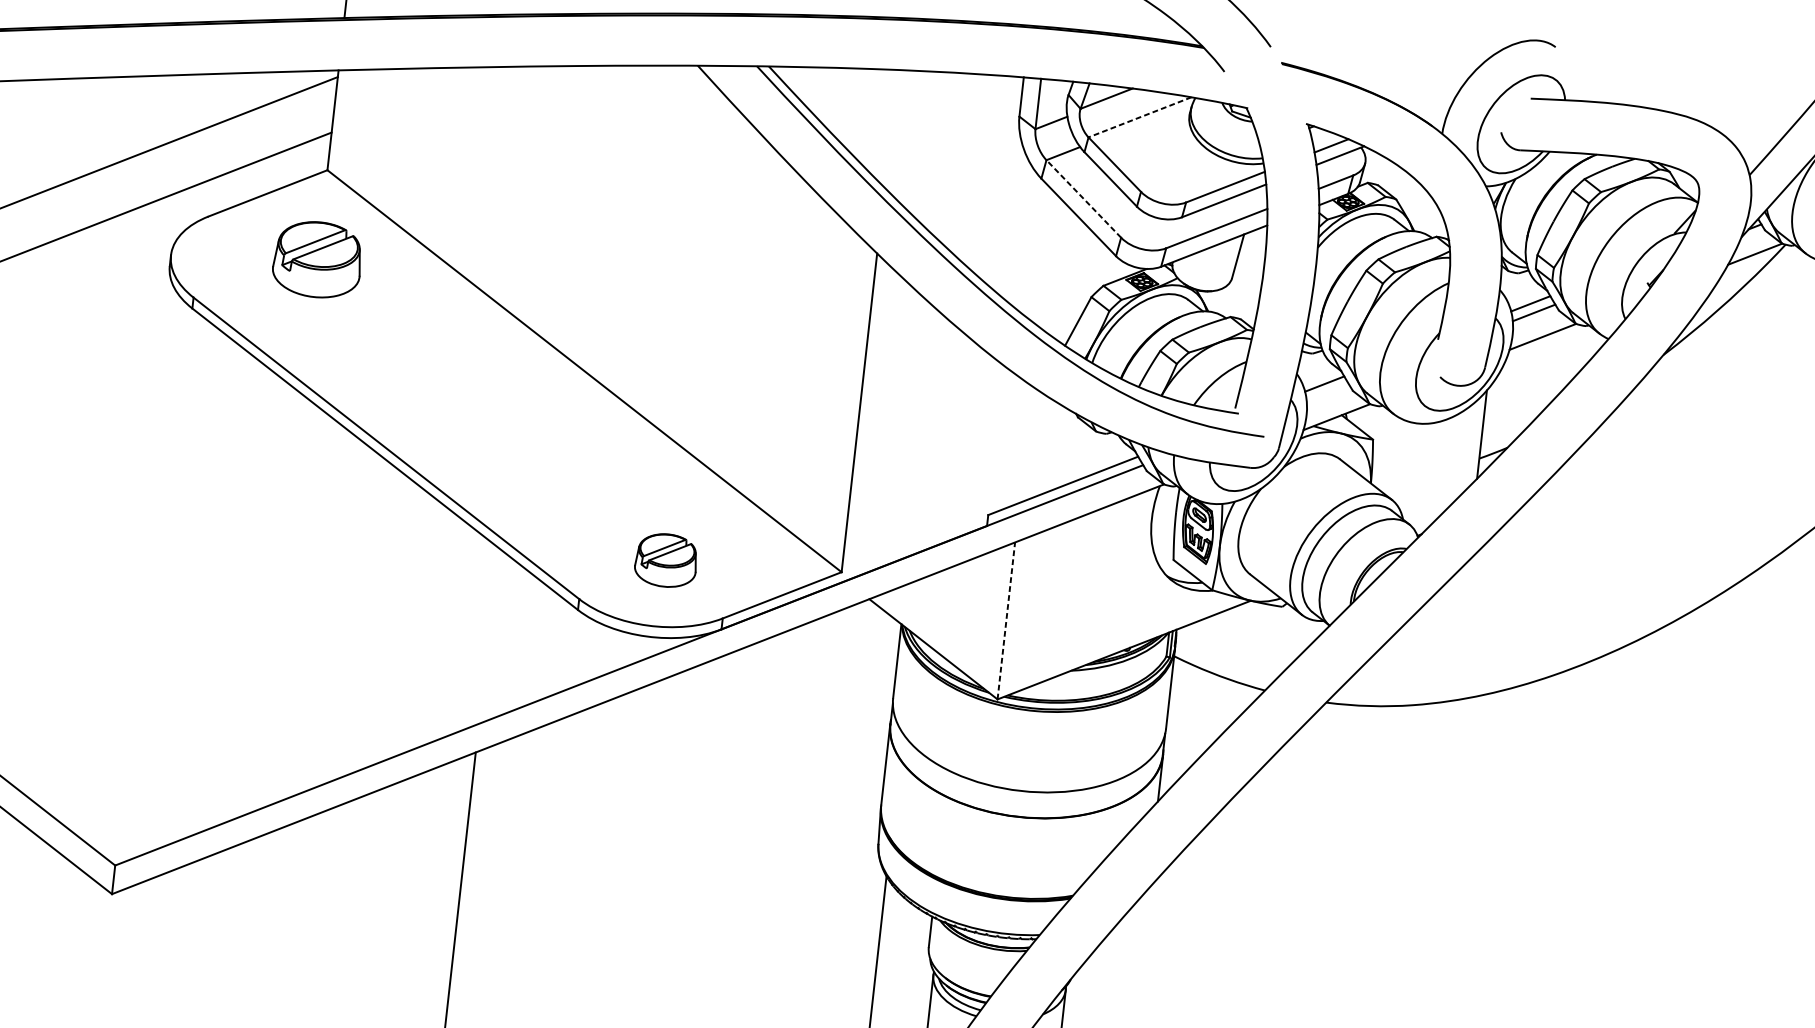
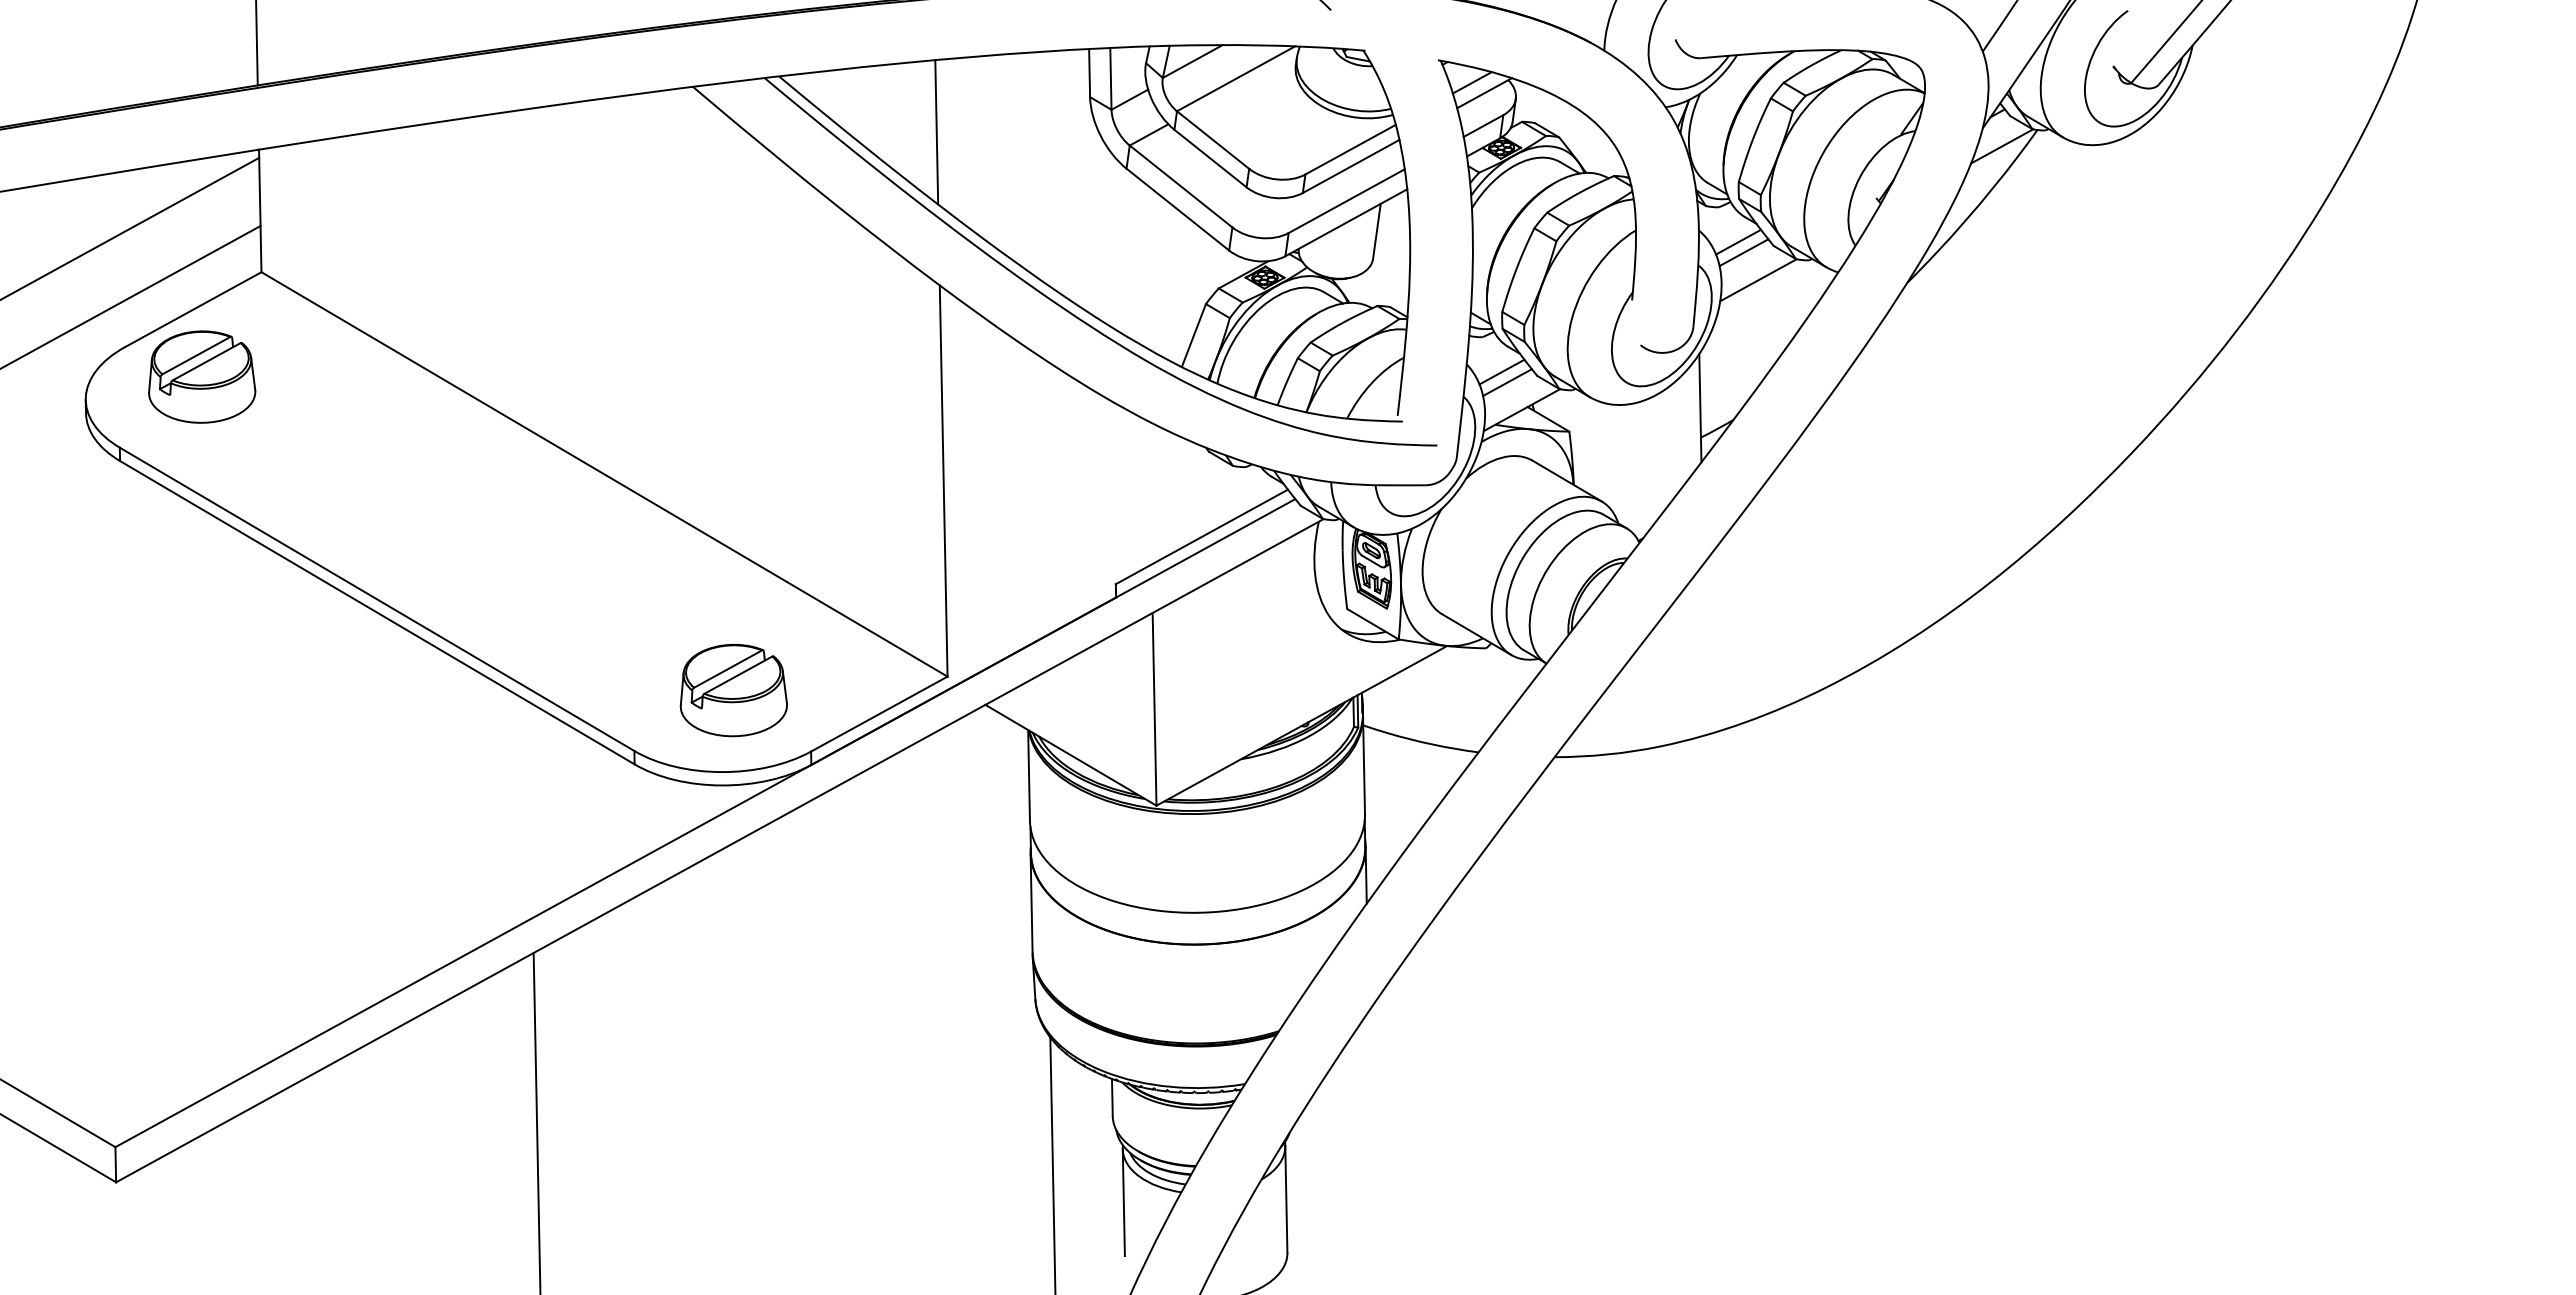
line: (1139, 117) -> (1235, 79), dashed -> solid
line: (890, 128) -> (936, 132), added
line: (1084, 198) -> (1181, 186), dashed -> solid
part: (318, 259) -> (202, 376), moved
line: (1328, 393) -> (1507, 382), added
part: (666, 560) -> (733, 690), size x1.43
line: (1006, 620) -> (1154, 708), dashed -> solid

